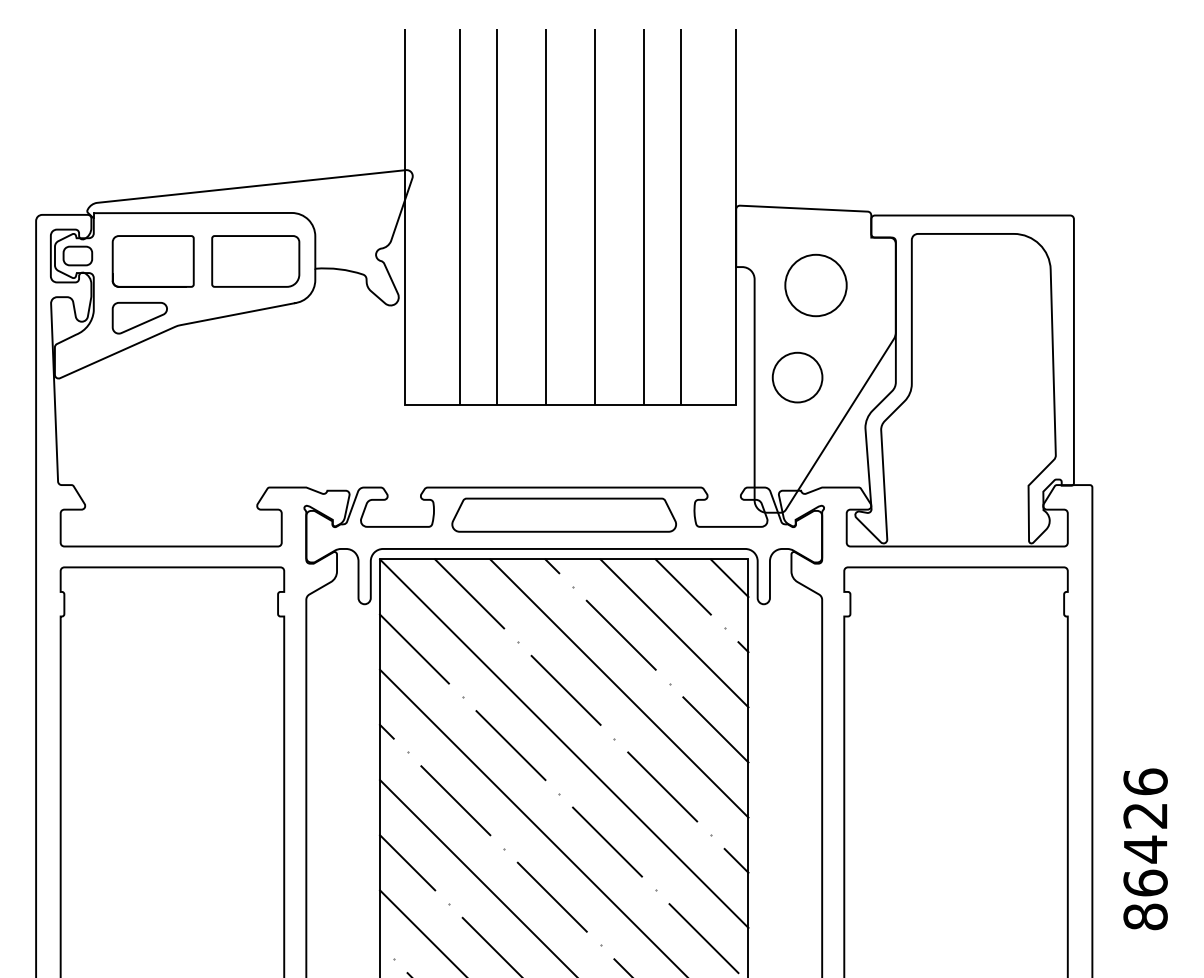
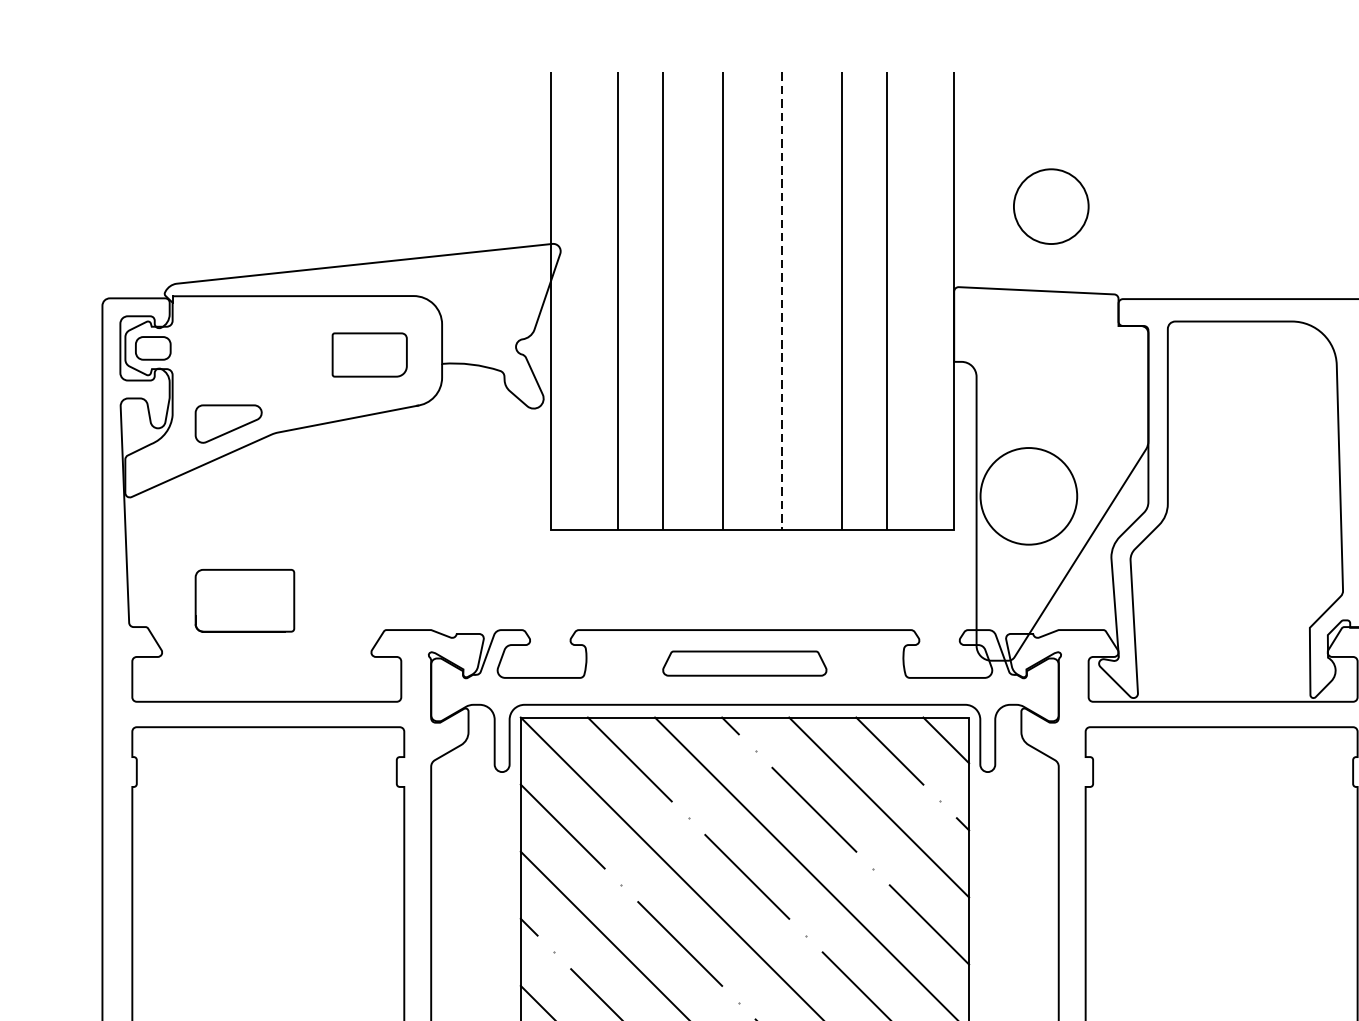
line: (594, 217) -> (781, 301), solid -> dashed
part: (152, 261) -> (244, 600), moved
part: (255, 261) -> (369, 355), size x0.7
circle: (815, 285) -> (1050, 206), moved
circle: (797, 377) -> (1028, 496), size x1.6
part: (563, 514) -> (744, 662), size x0.6

